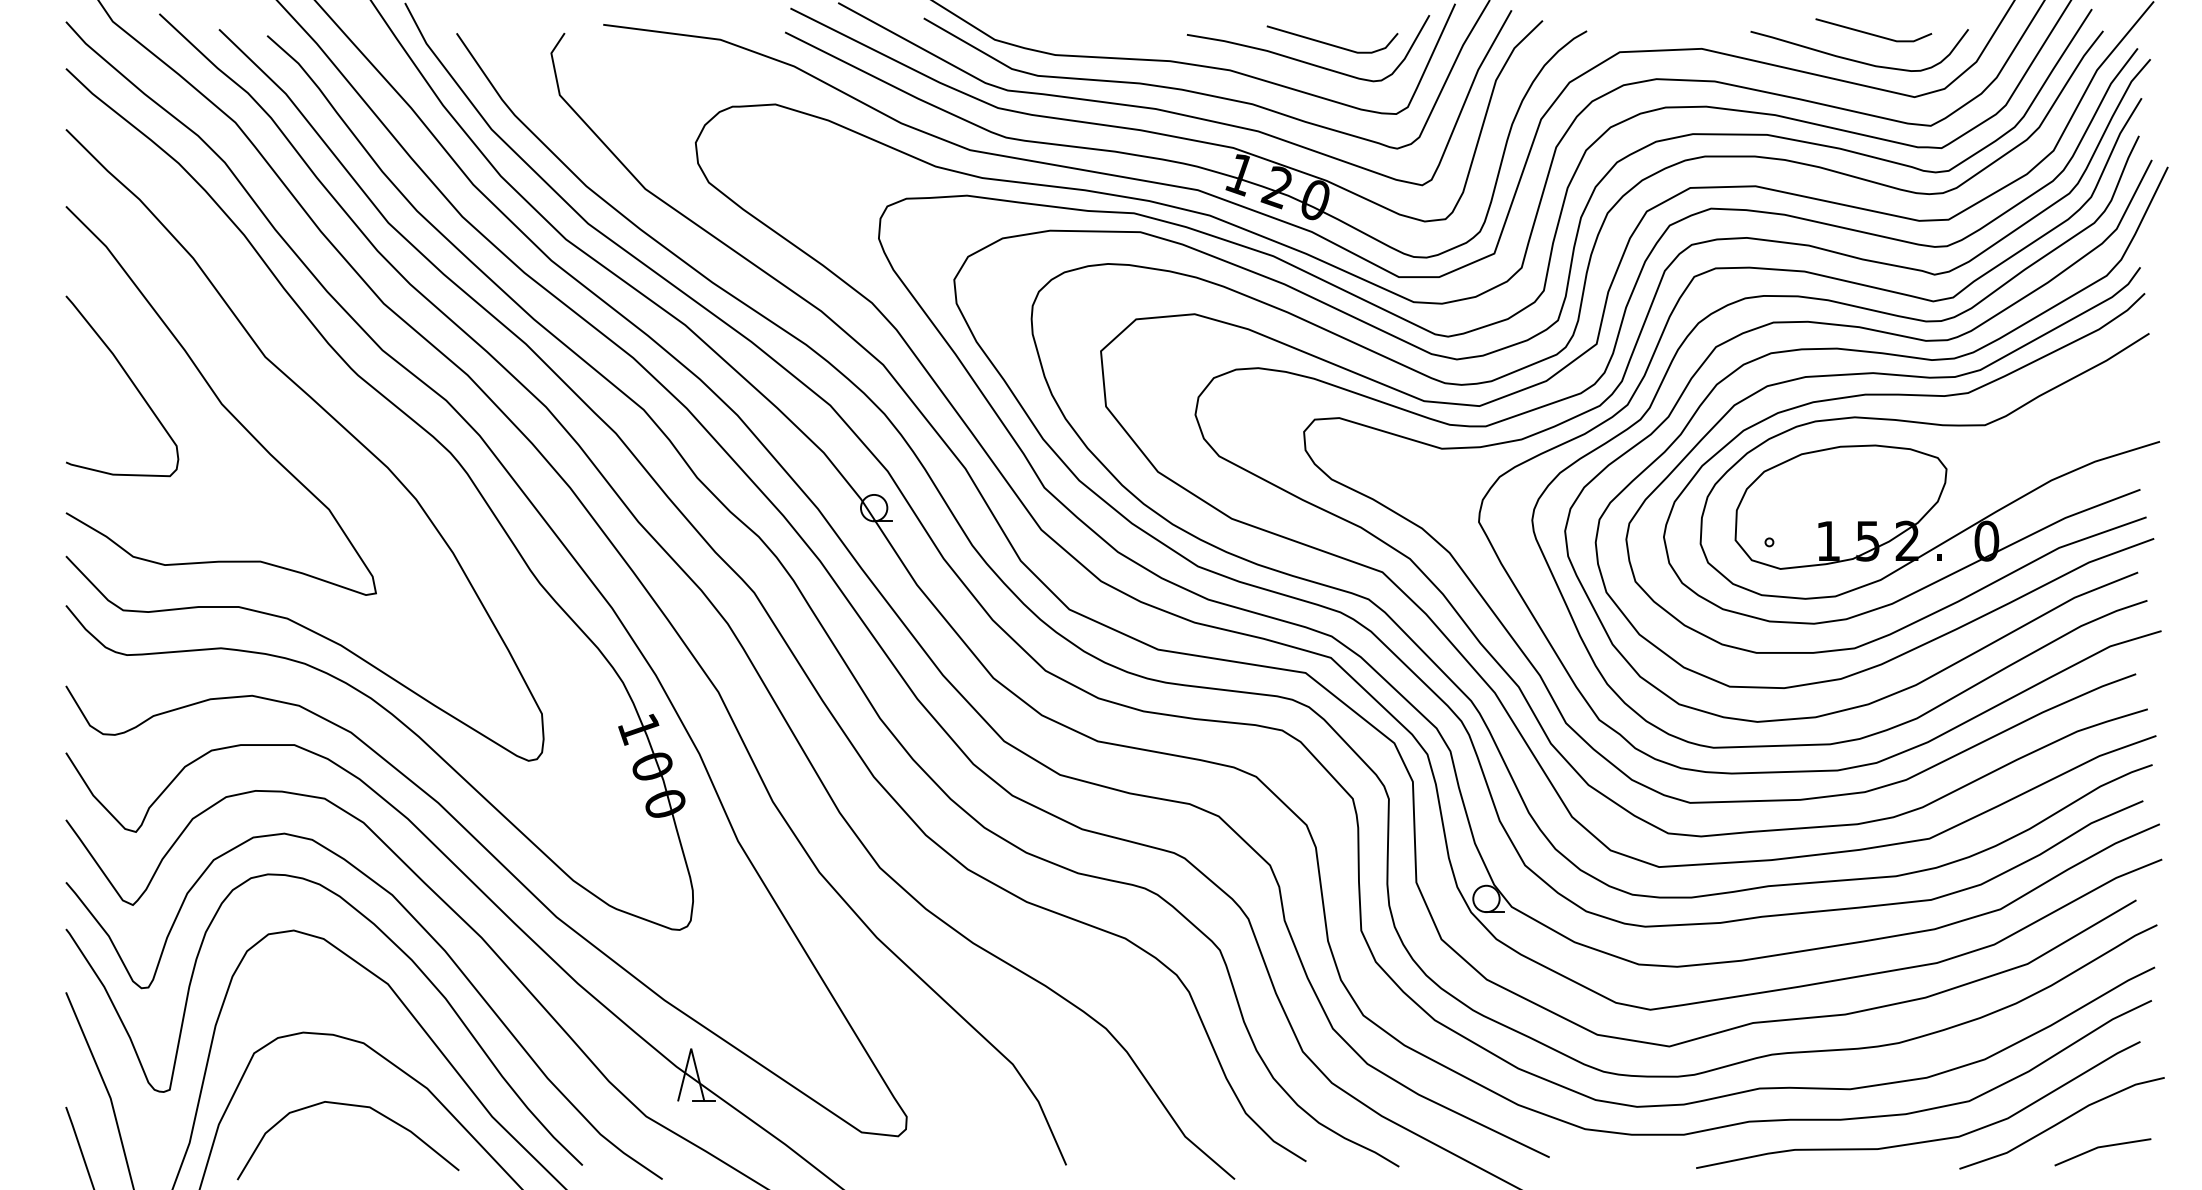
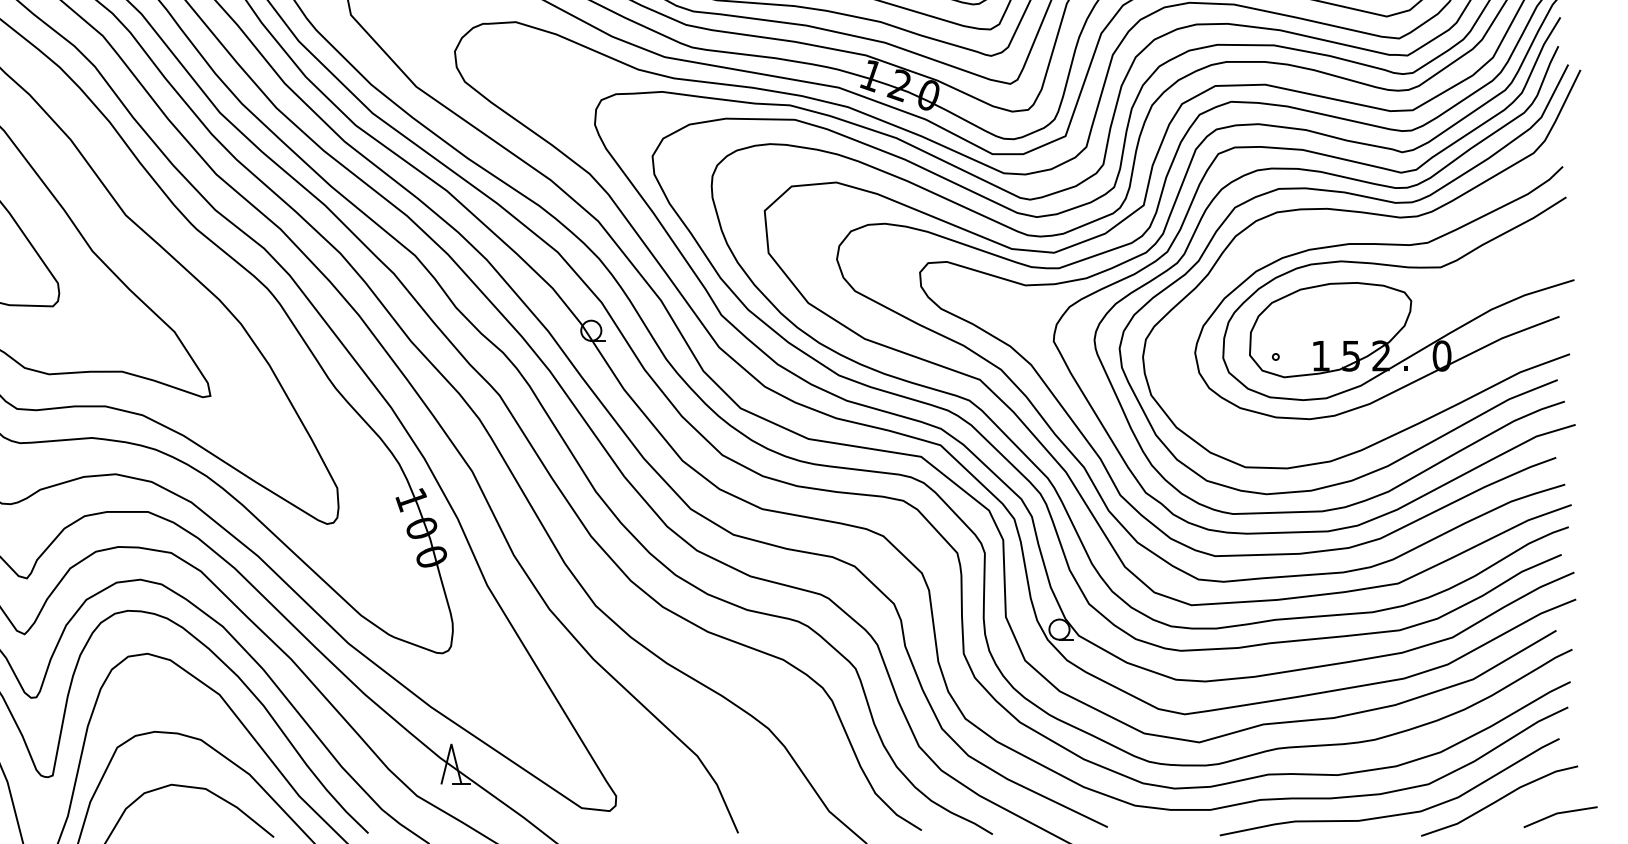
curve: (1898, 376) -> (1374, 230), removed
line: (2102, 1147) -> (1560, 813), moved

